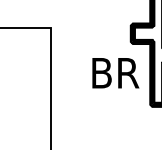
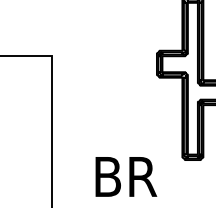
text: (115, 72) -> (126, 176), moved

